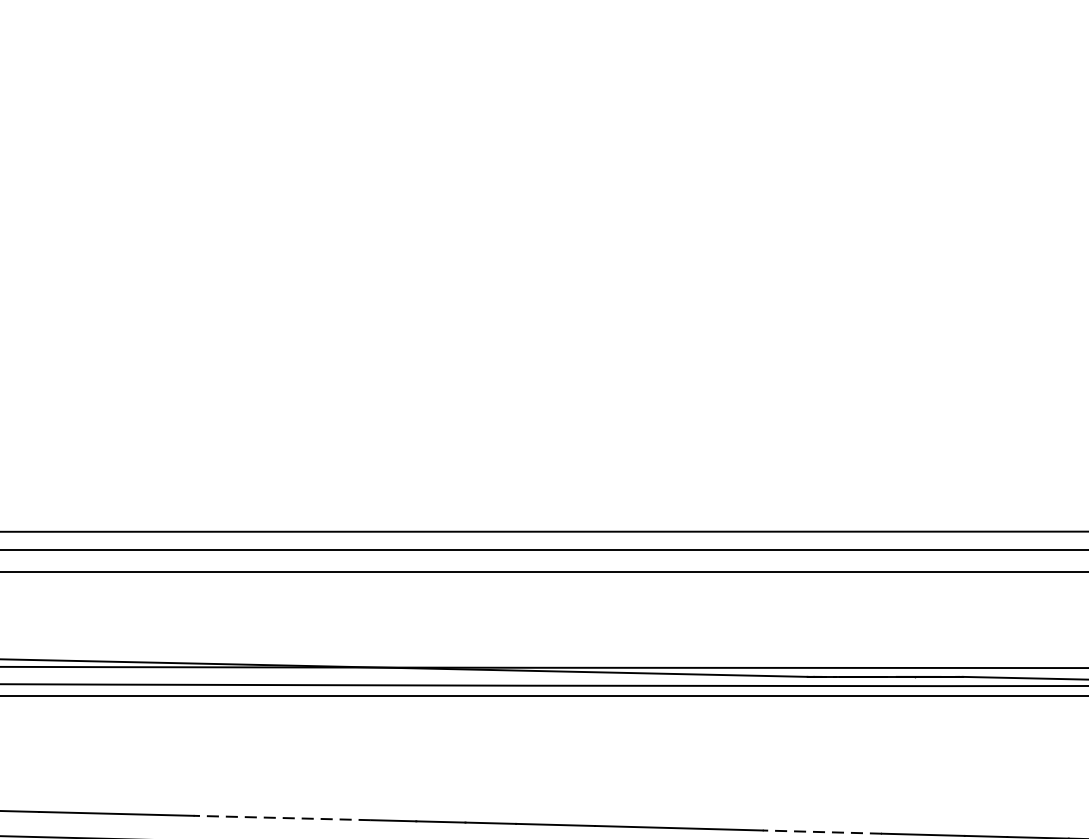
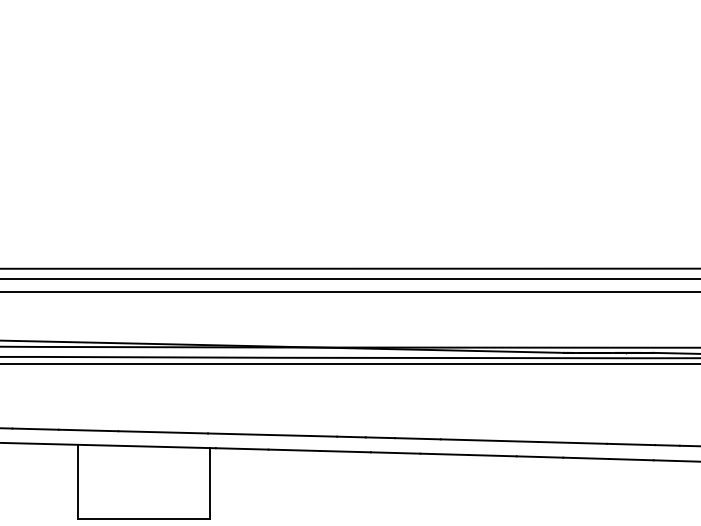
line: (280, 817) -> (258, 434), dashed -> solid
line: (822, 831) -> (572, 442), dashed -> solid

